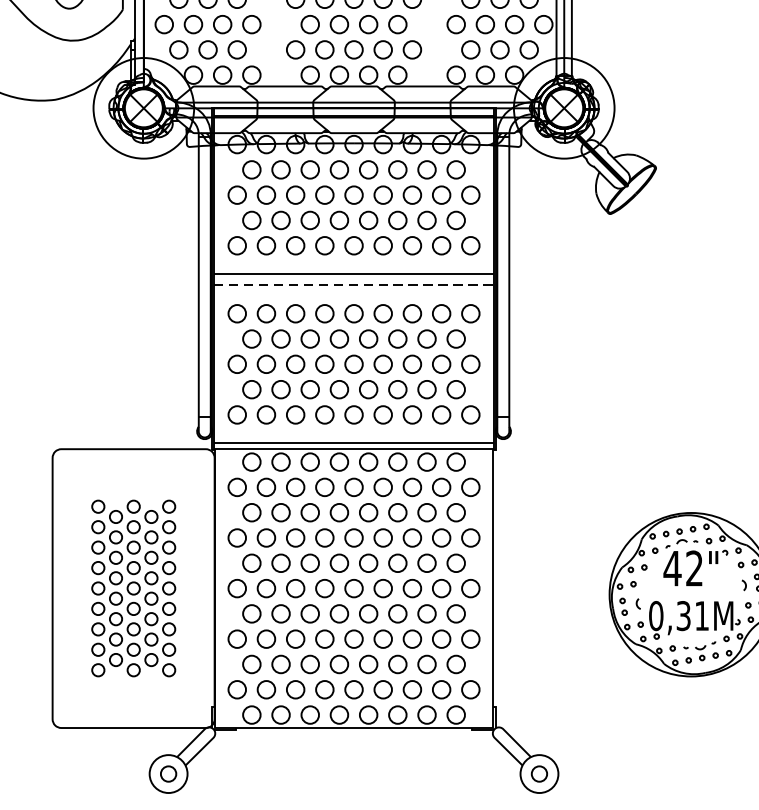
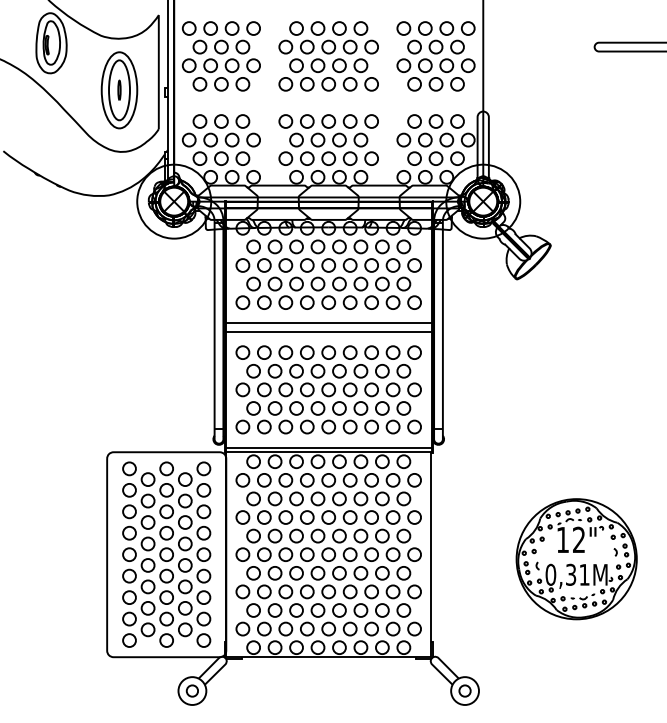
line: (355, 284) -> (329, 331), dashed -> solid
text: (672, 567) -> (562, 539), 42" -> 12"
part: (133, 588) -> (166, 554), size x1.43

